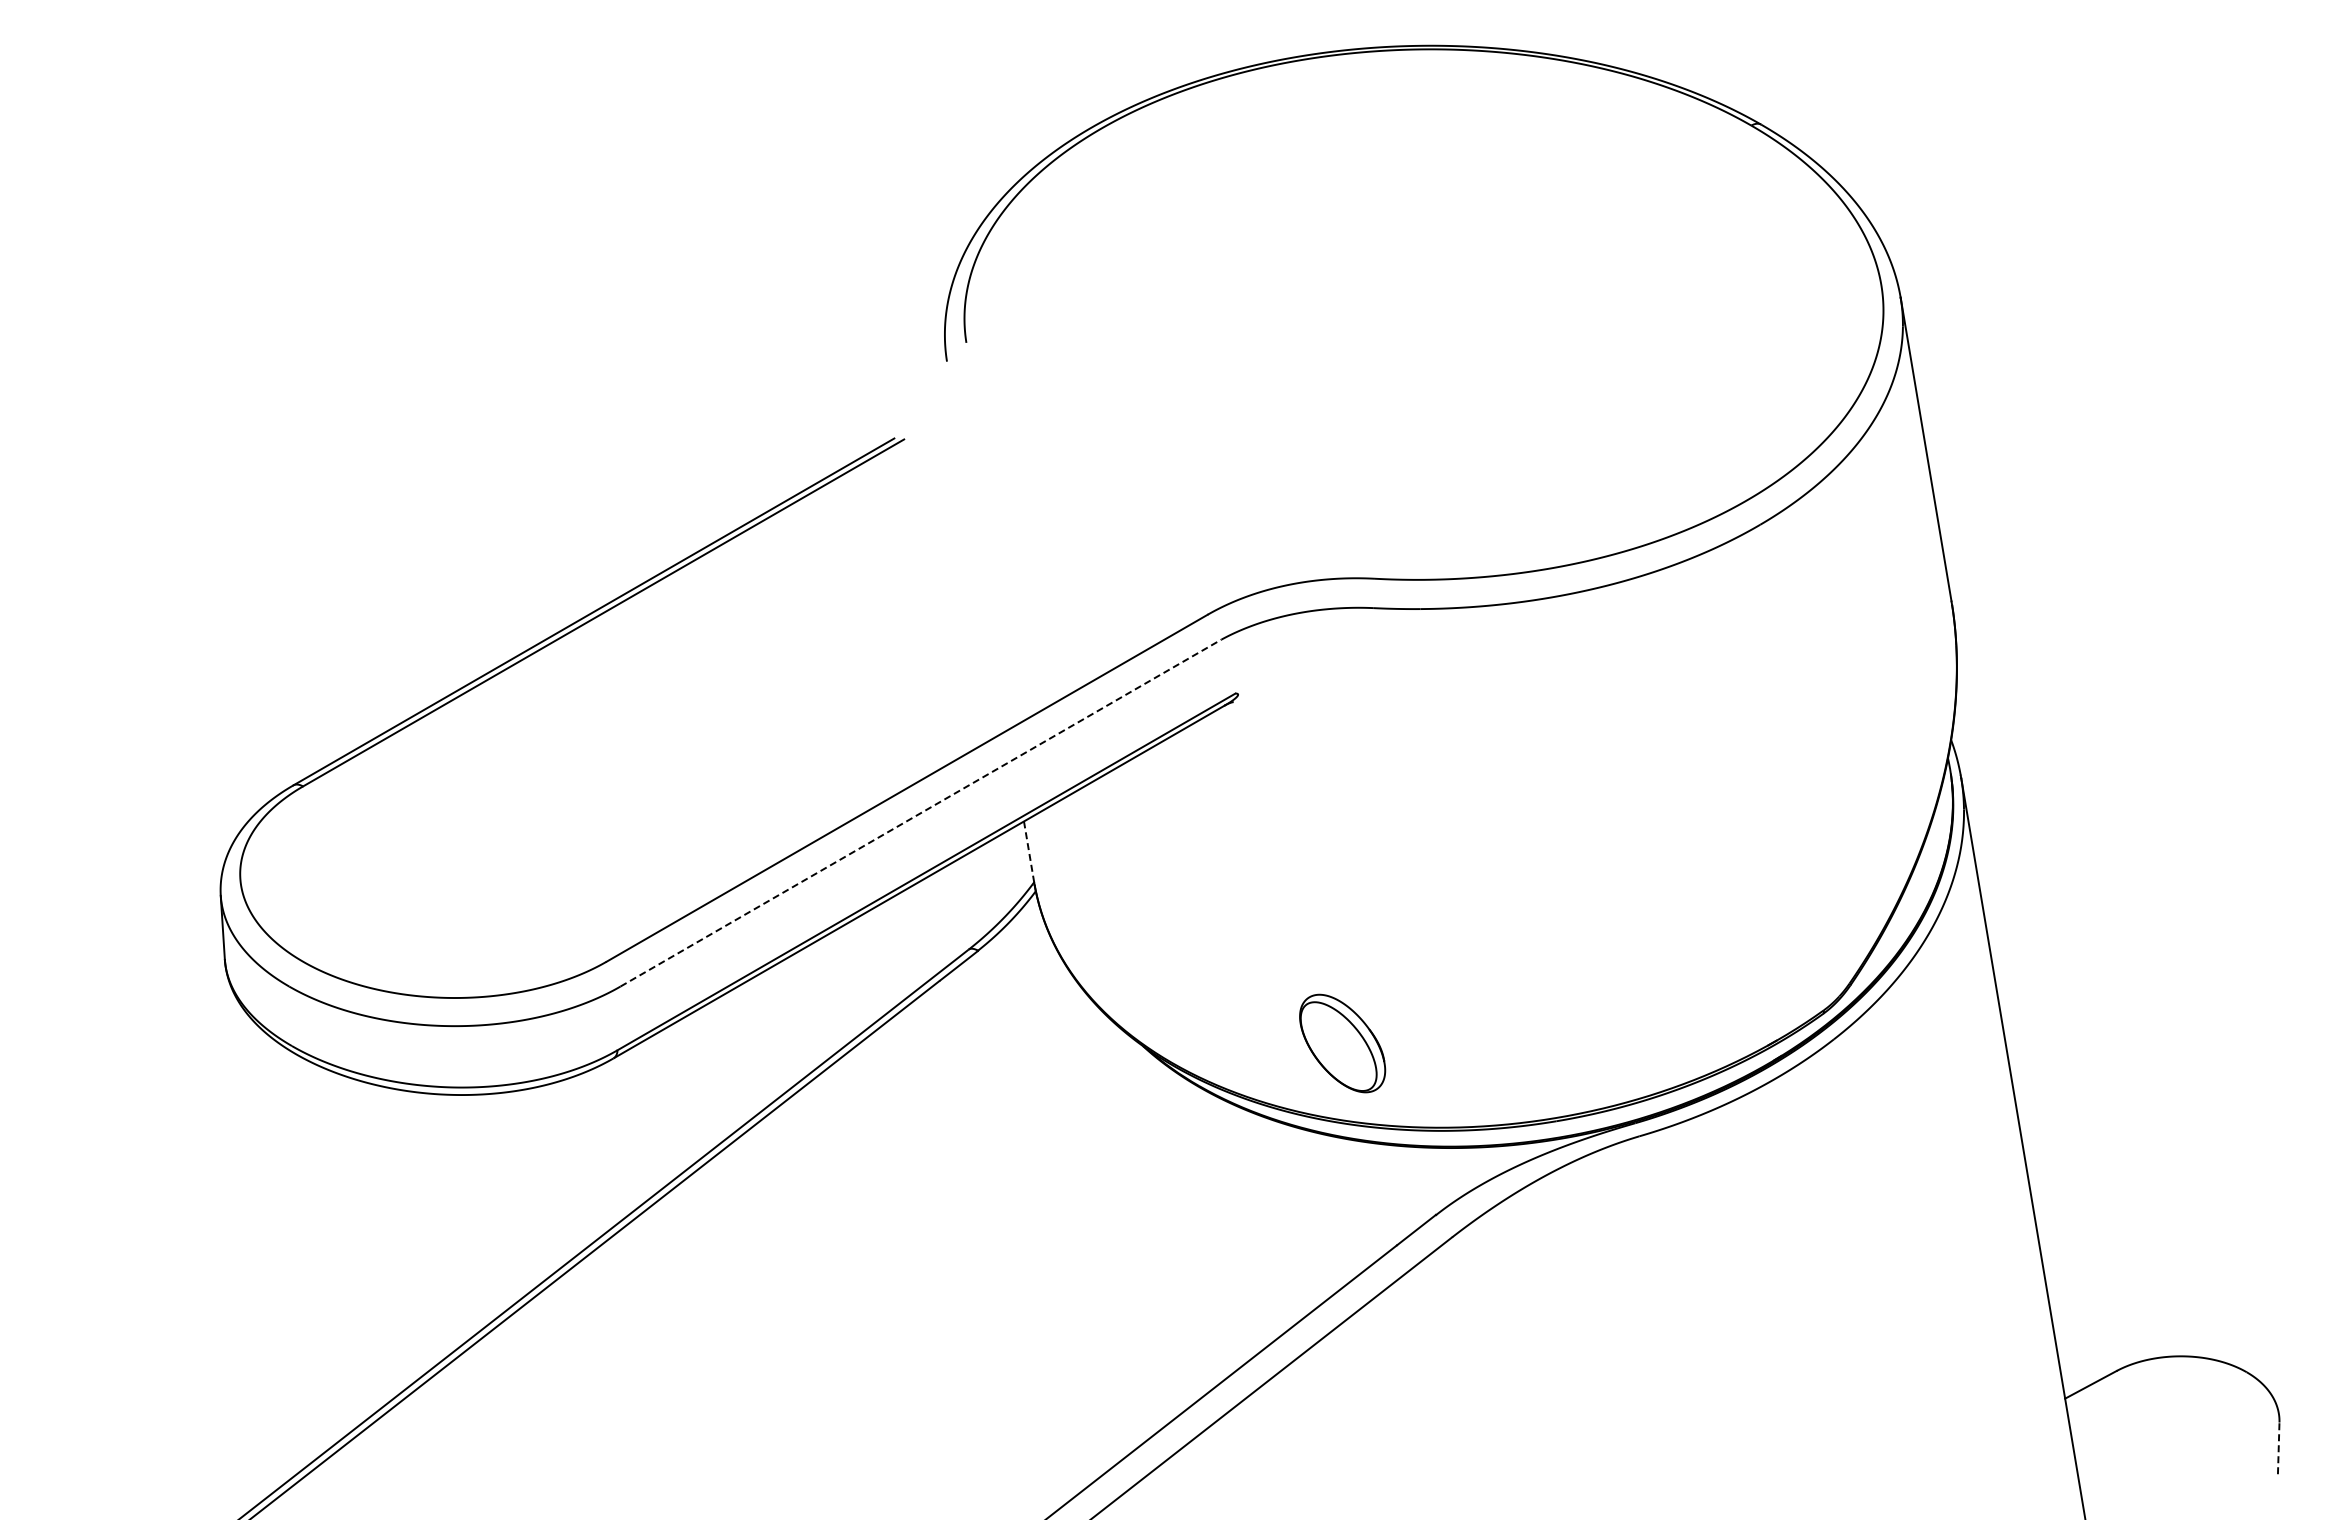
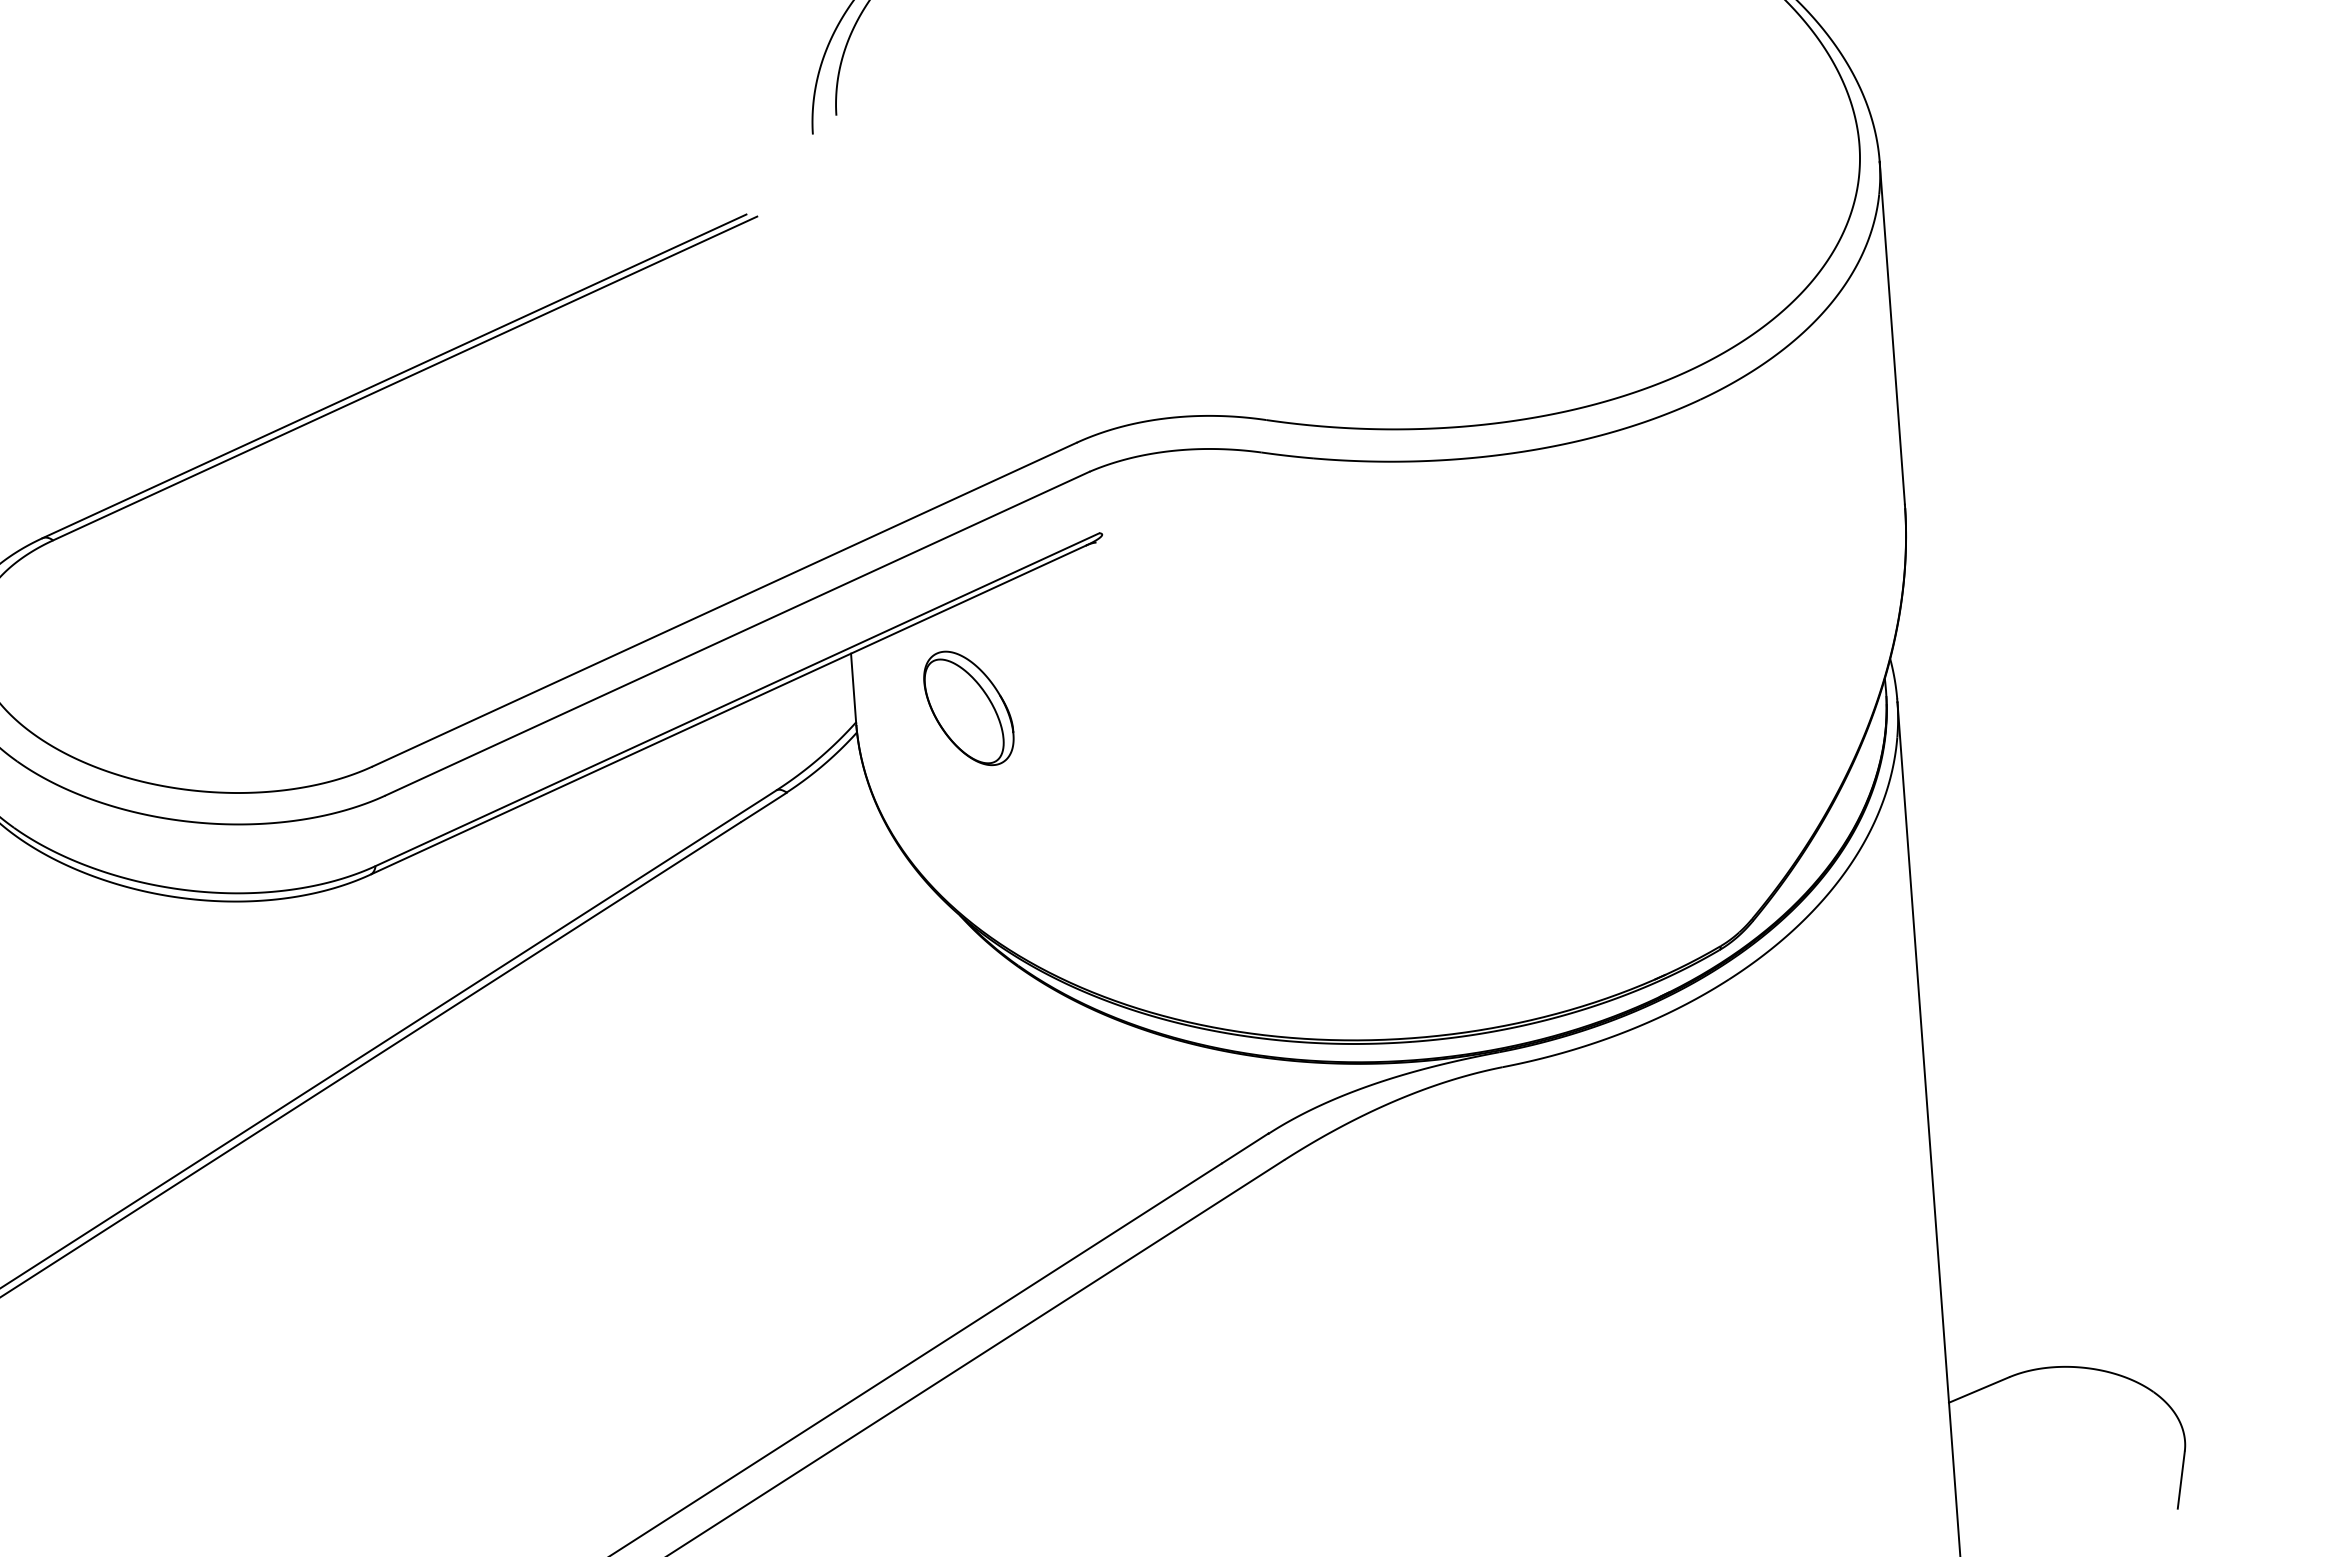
line: (921, 812) -> (738, 633), dashed -> solid
line: (1029, 852) -> (853, 688), dashed -> solid
part: (1342, 1043) -> (968, 708), moved
line: (2278, 1448) -> (2181, 1480), dashed -> solid

